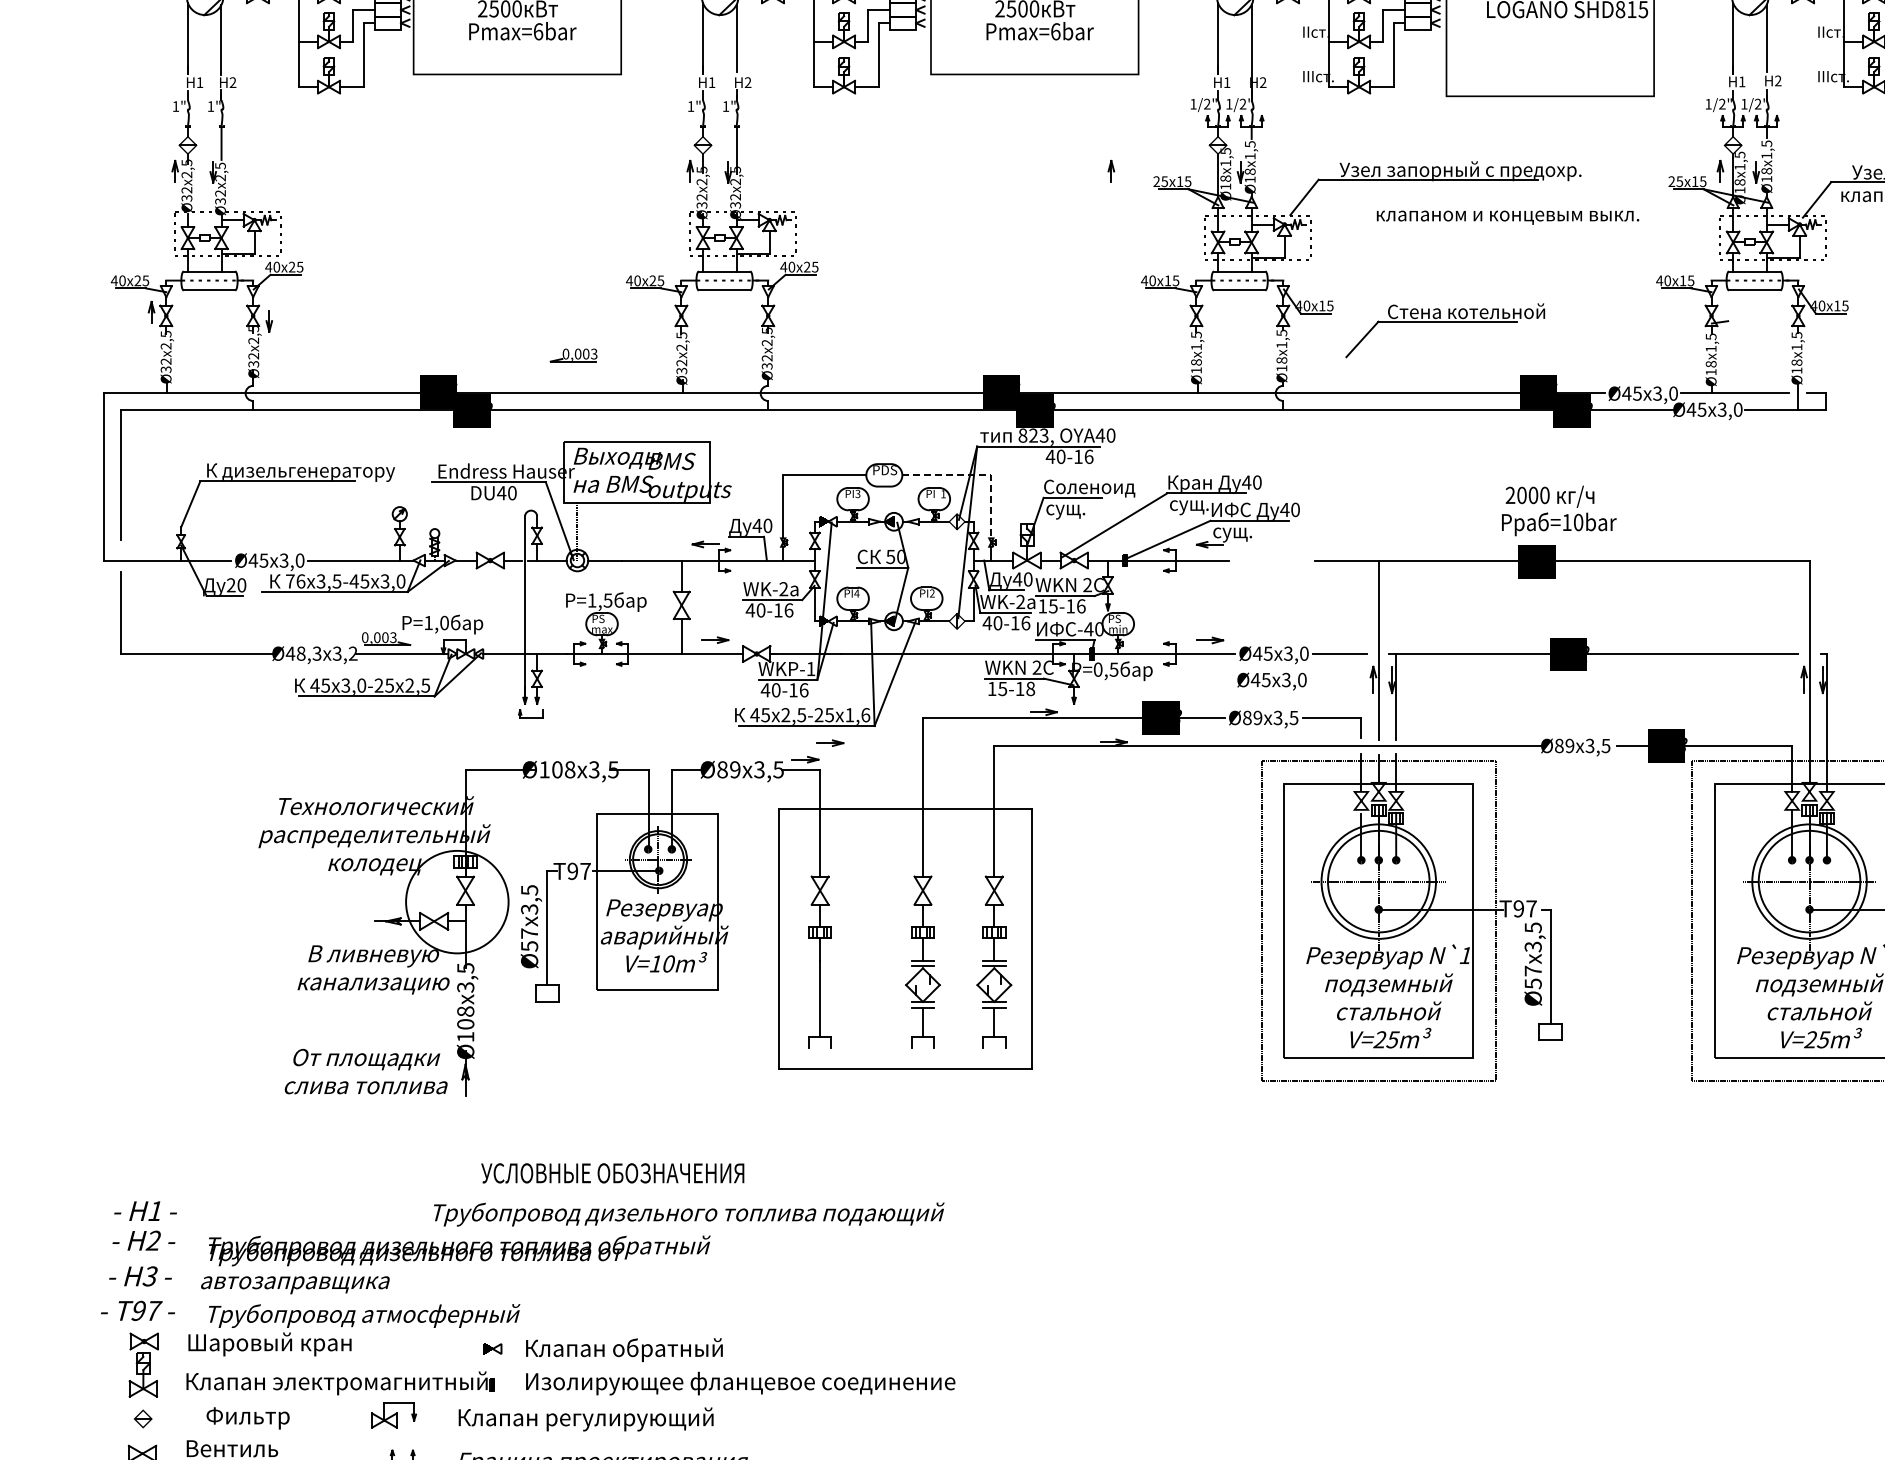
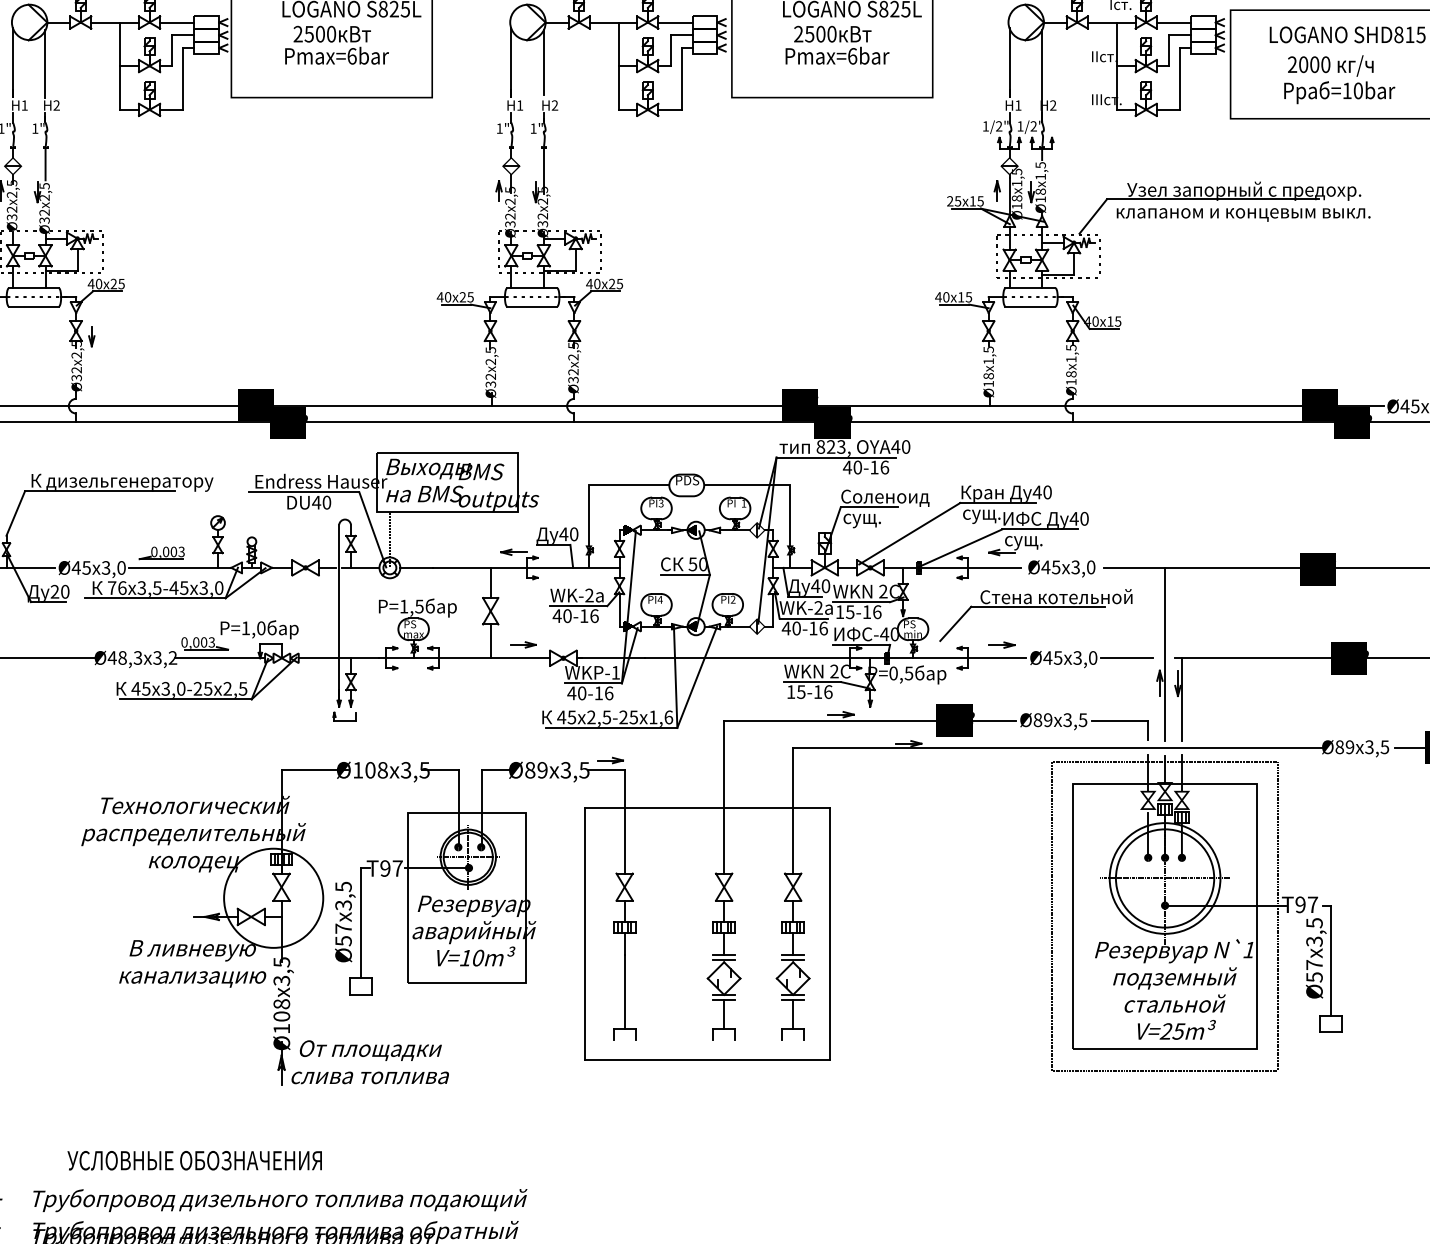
part: (1111, 170) -> (997, 190), moved
text: (1507, 217) -> (1243, 214), moved
part: (1445, 322) -> (1036, 607), moved
part: (573, 355) -> (161, 553), moved
line: (979, 475) -> (778, 485), dashed -> solid
text: (1559, 510) -> (1339, 79), moved
text: (1271, 681) -> (1061, 568), moved
text: (1030, 688) -> (828, 691), 15-18 -> 15-16
part: (830, 742) -> (634, 743), removed
text: (365, 1071) -> (369, 1062), moved
text: (612, 1173) -> (194, 1160), moved
text: (689, 1214) -> (280, 1200), moved

